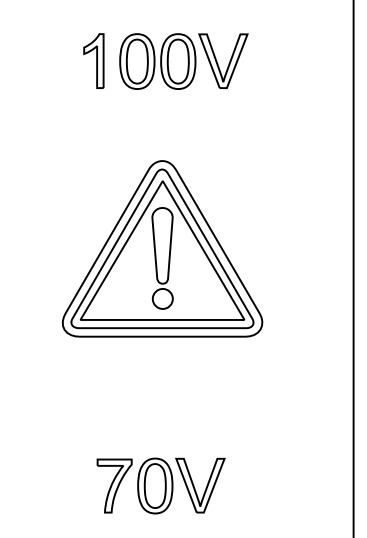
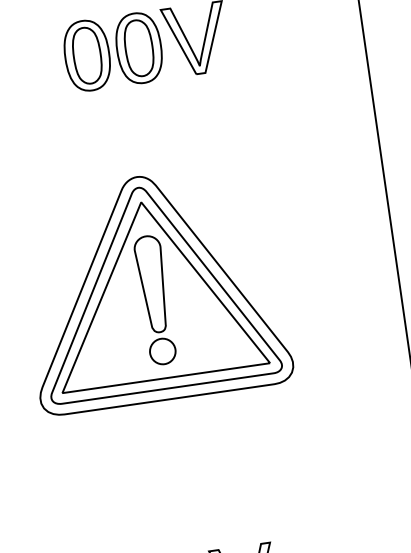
part: (93, 60) -> (31, 62), removed

